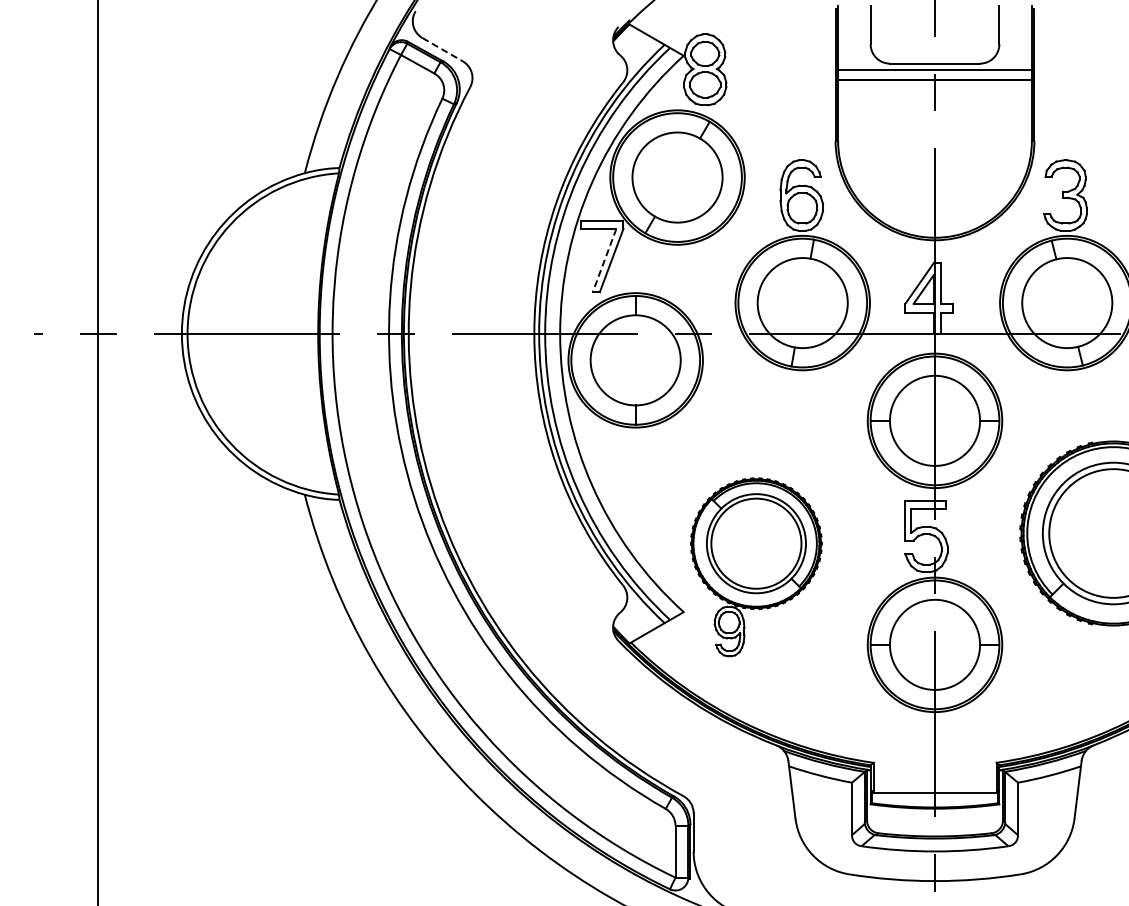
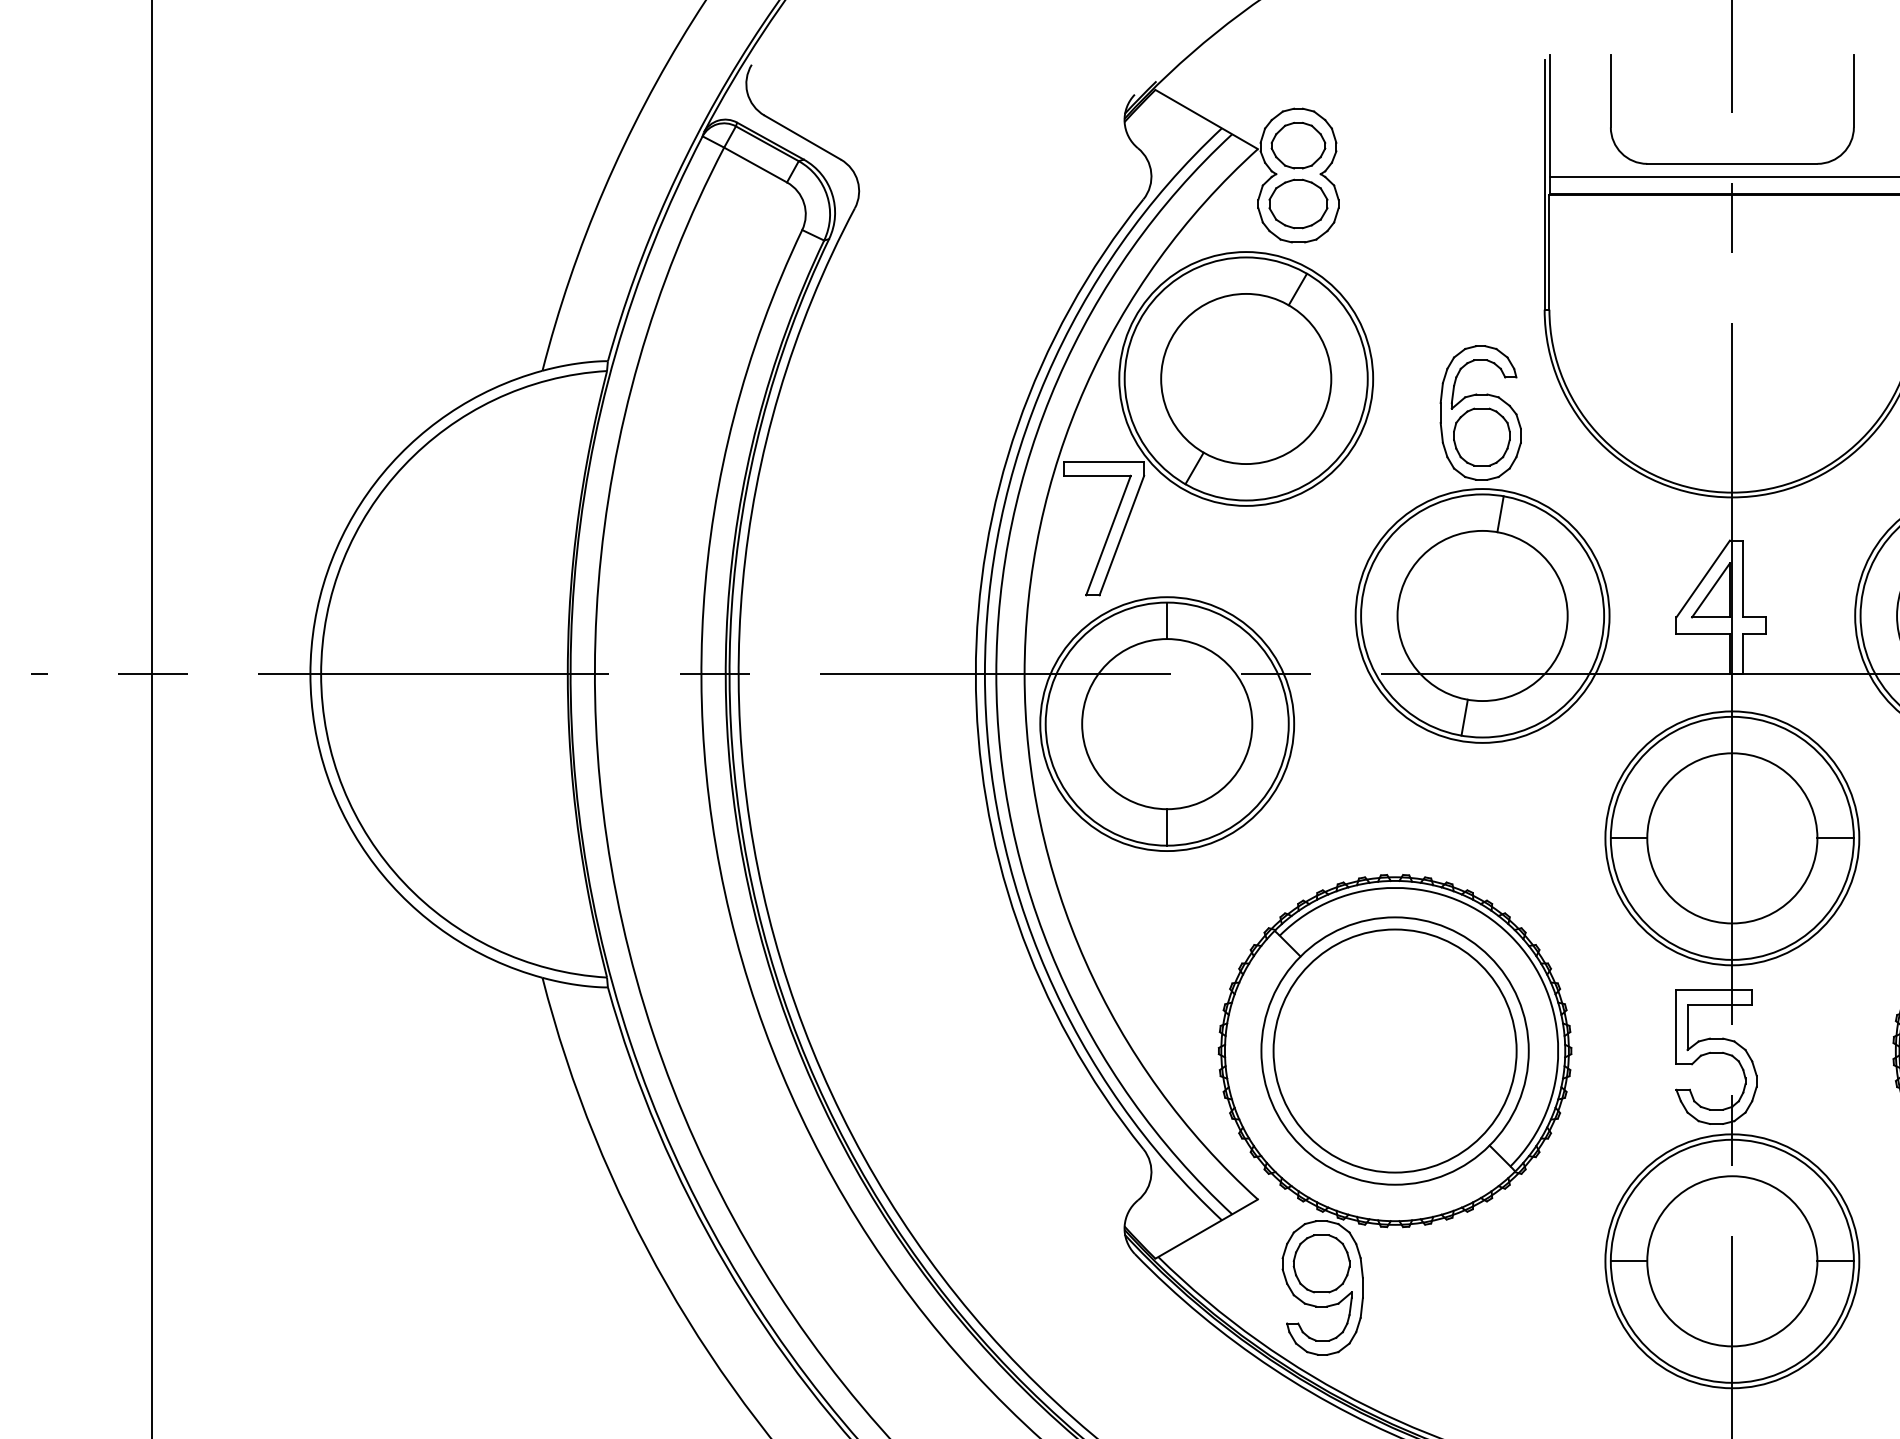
line: (443, 49) -> (804, 137), dashed -> solid
line: (604, 260) -> (1108, 535), dashed -> solid
part: (756, 567) -> (1395, 1115), size x1.43

